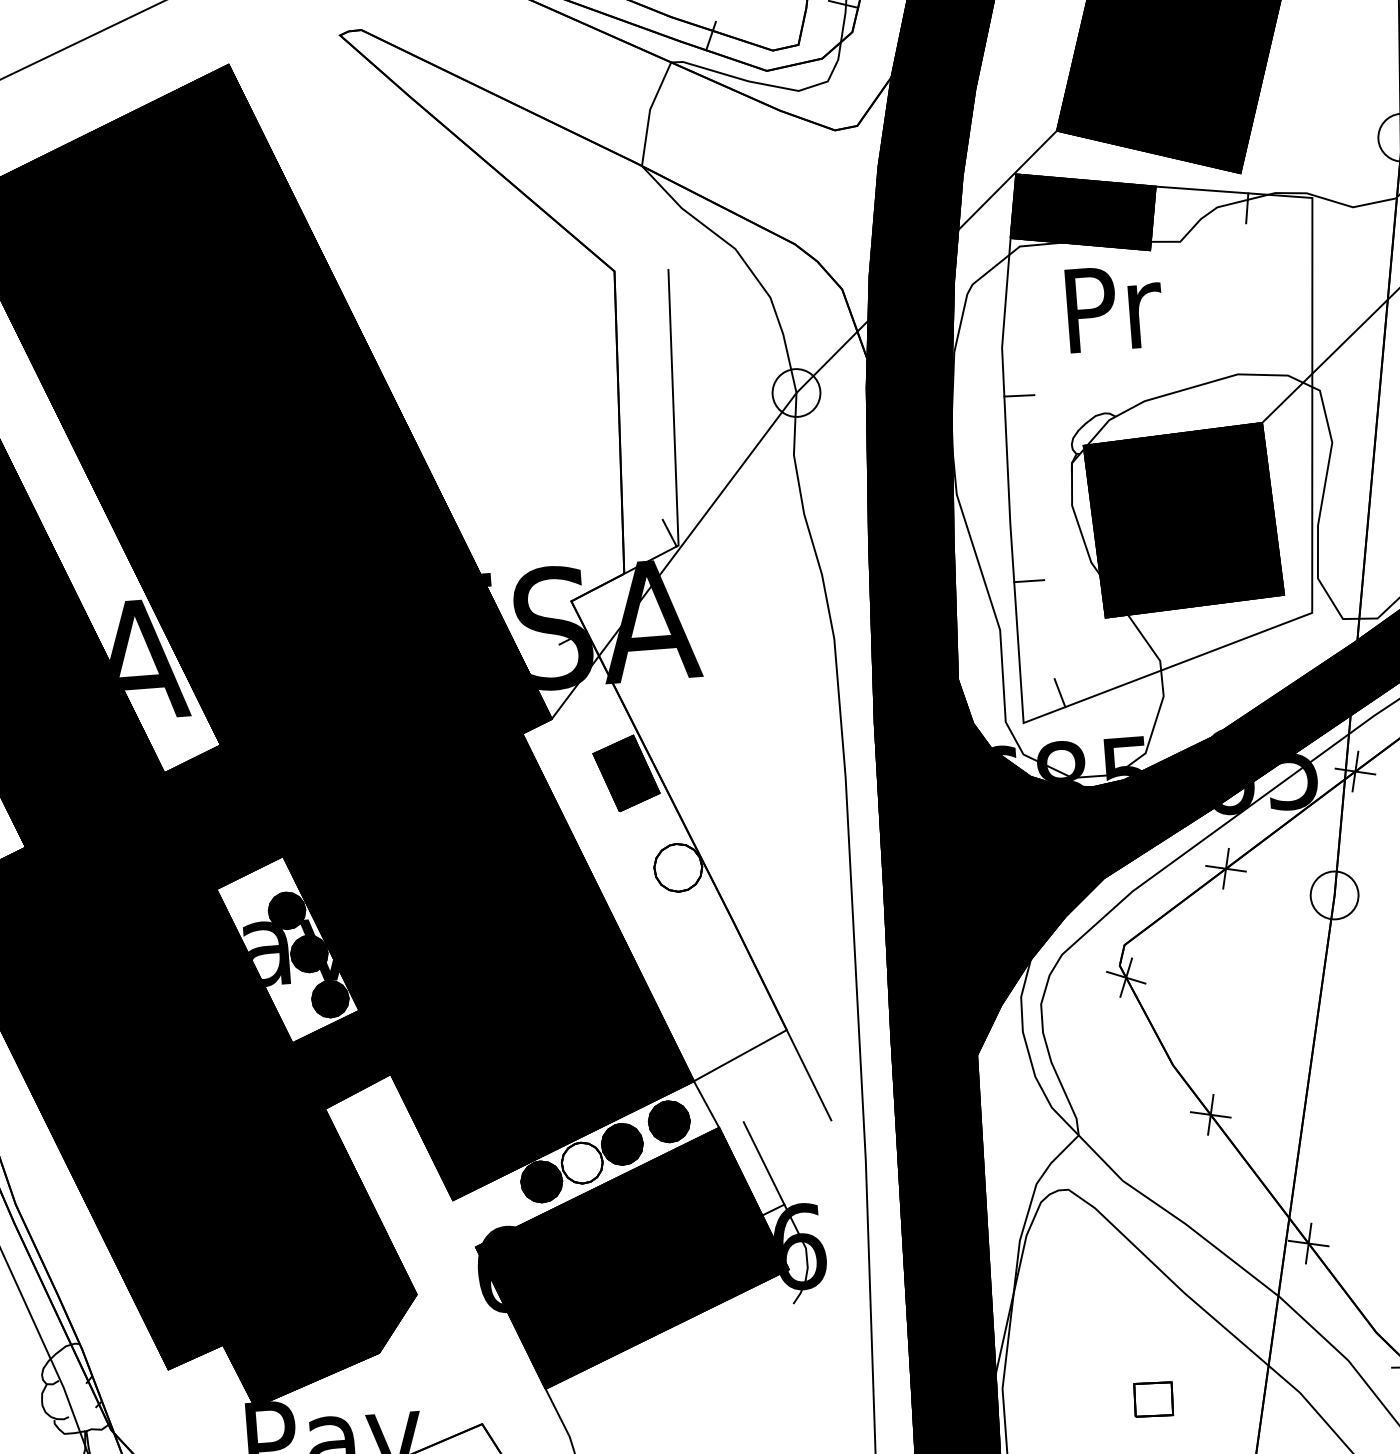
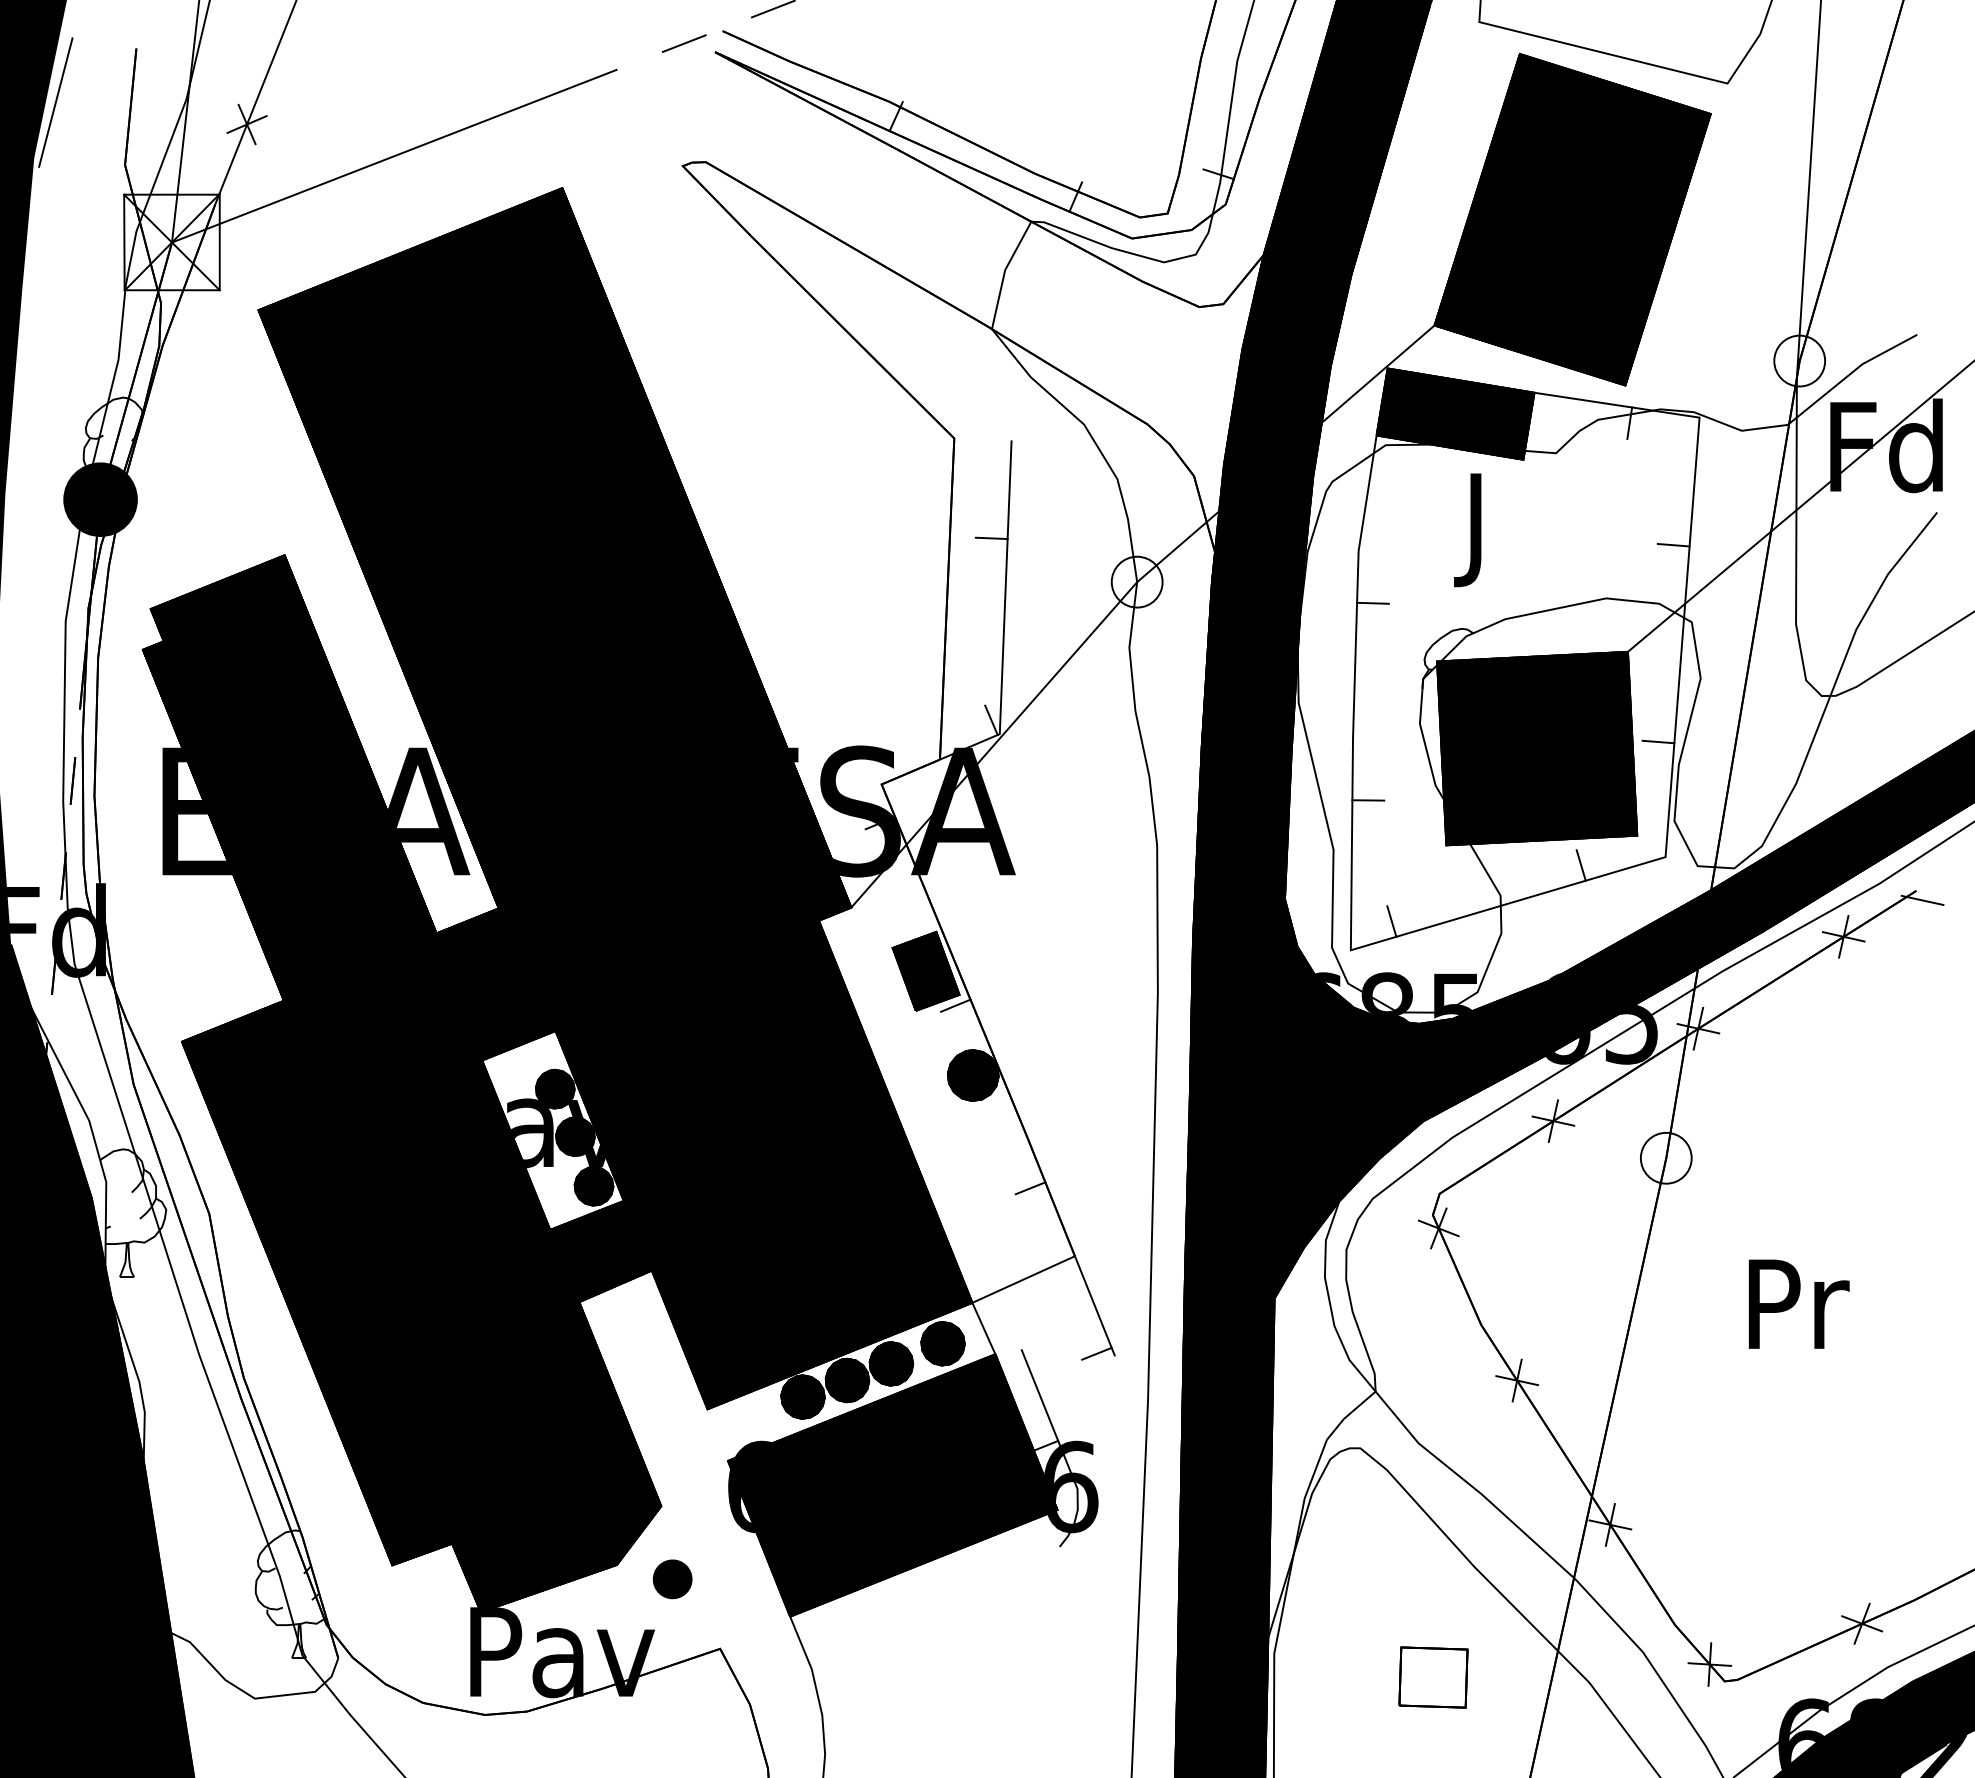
text: (1114, 319) -> (1480, 530), Pr -> J
line: (1297, 319) -> (1673, 545), added
line: (656, 362) -> (991, 538), added
line: (1297, 504) -> (1658, 741), added
line: (1233, 626) -> (1580, 865), added
line: (656, 803) -> (955, 1005), added
fill: (677, 867) -> (972, 1075), added
line: (740, 969) -> (1030, 1188), added
line: (814, 1119) -> (1096, 1353), added
fill: (582, 1163) -> (847, 1380), added
part: (432, 1362) -> (672, 1579), added
part: (1153, 1399) -> (1433, 1677), size x1.67

